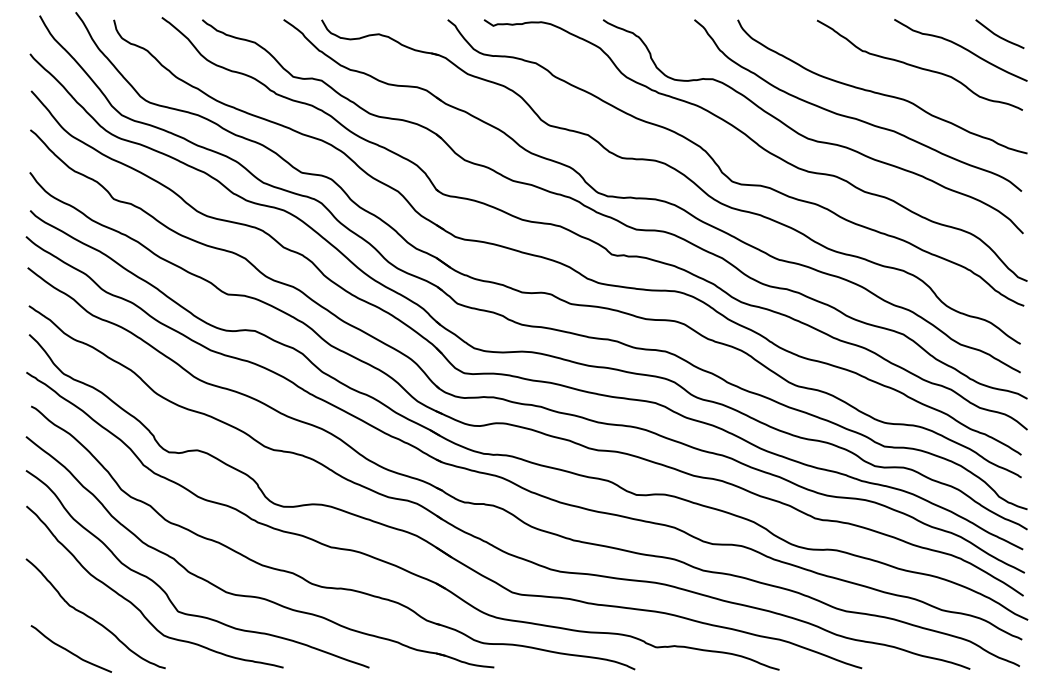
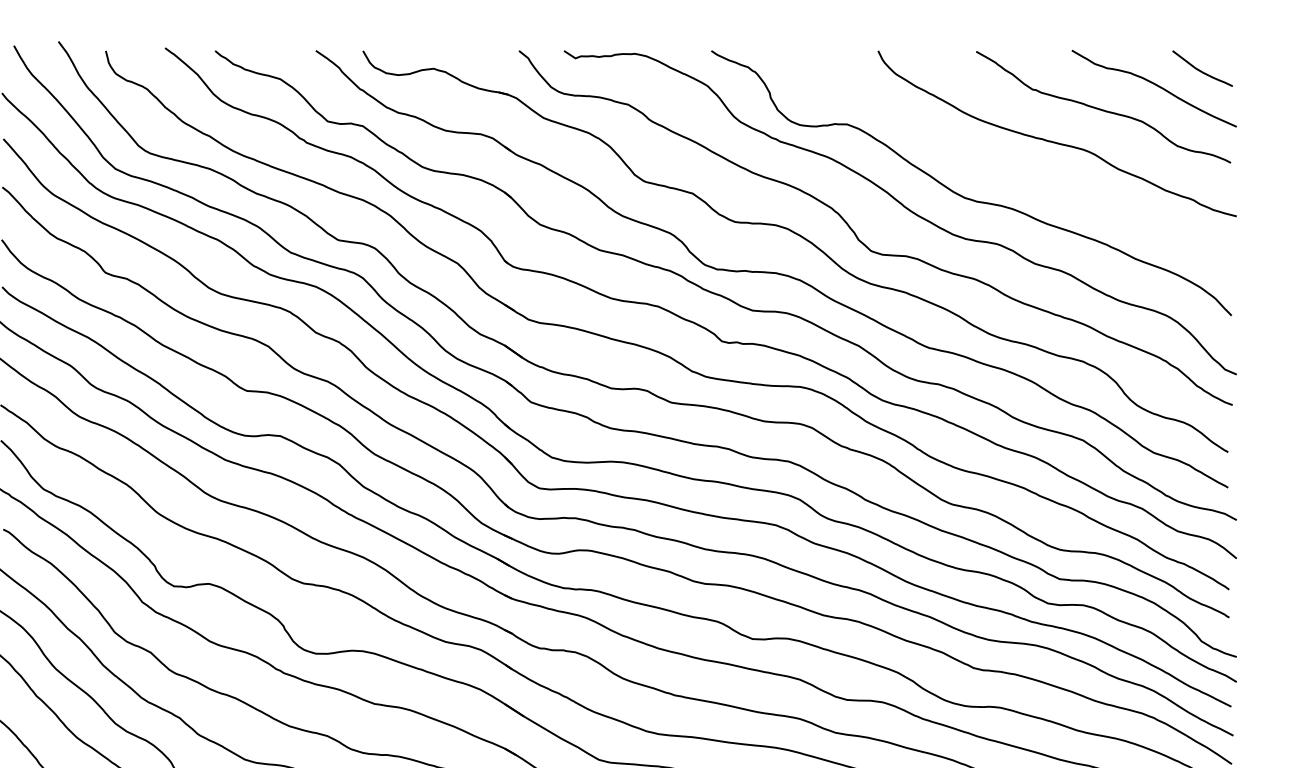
curve: (855, 117) -> (1023, 171), removed

